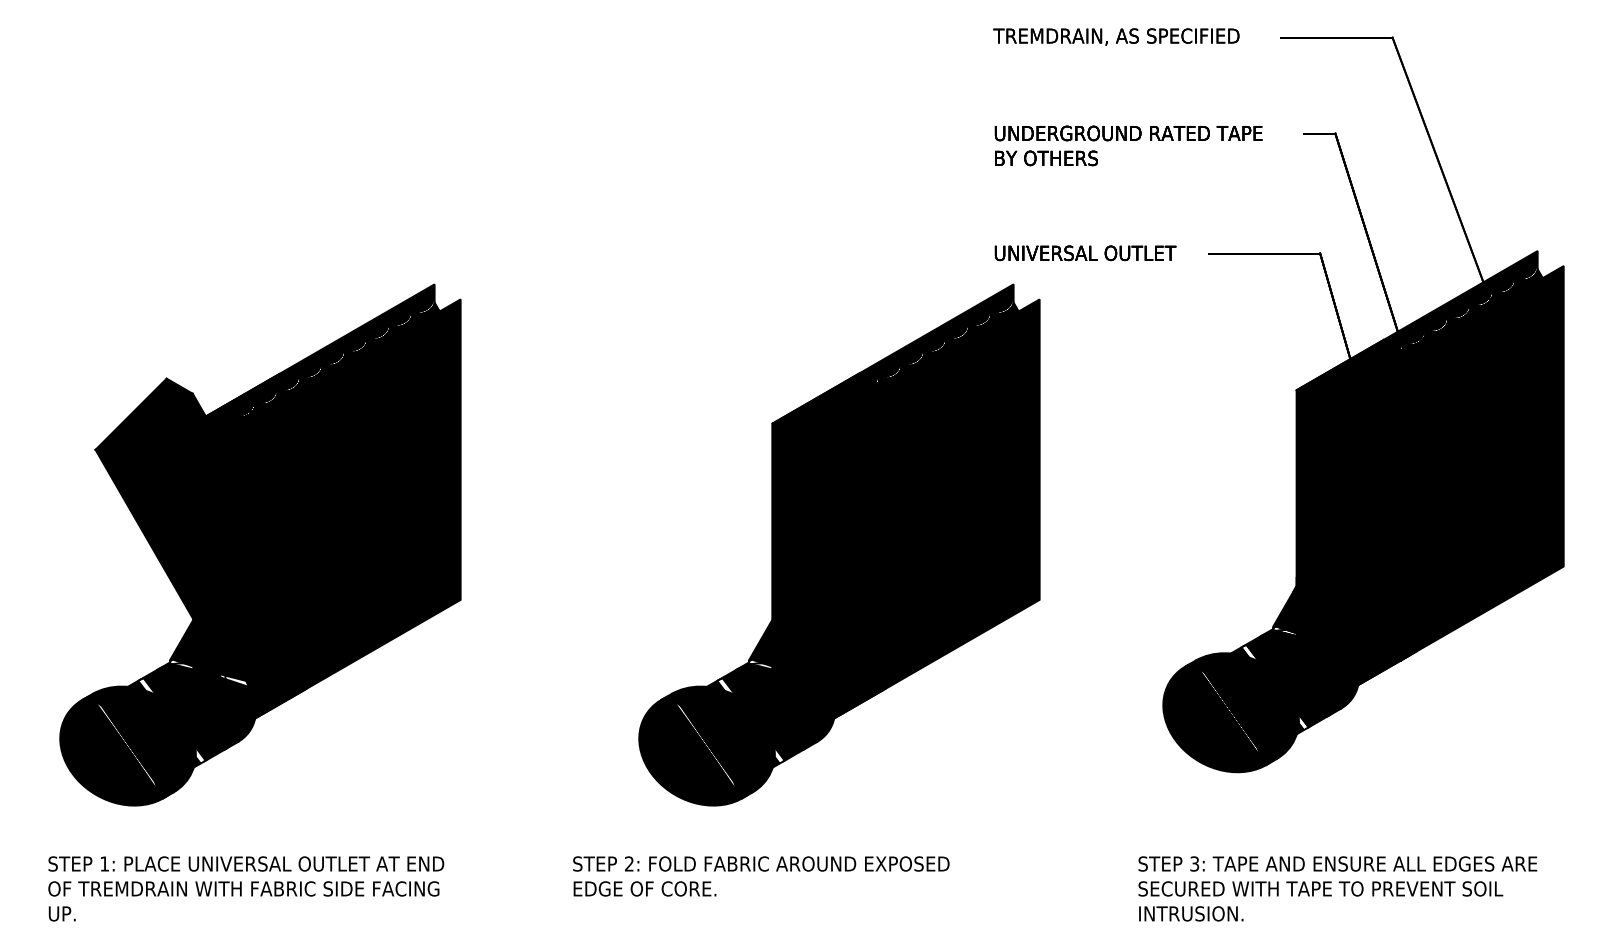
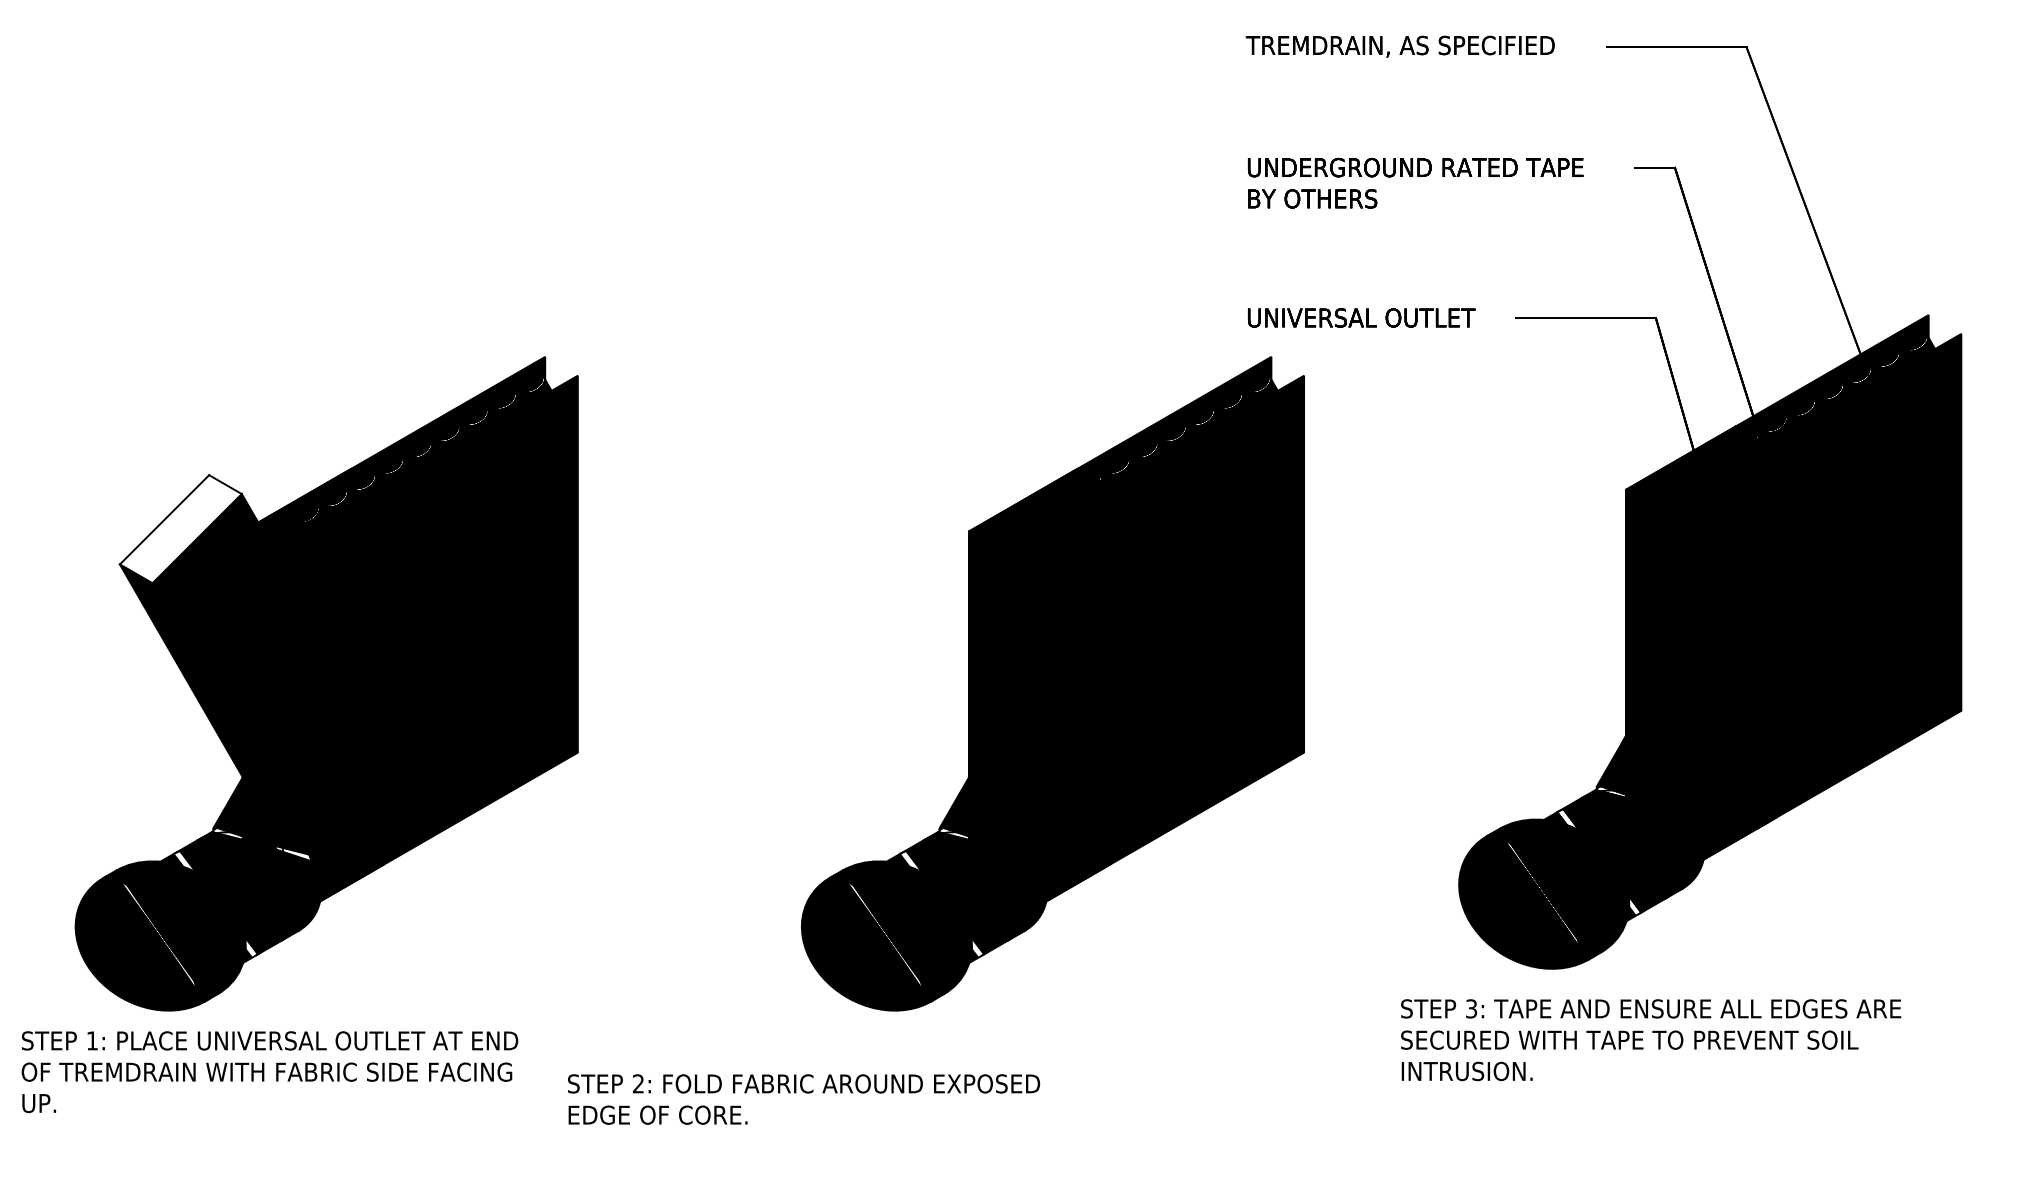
fill: (143, 421) -> (180, 529), removed
text: (761, 876) -> (804, 1099), moved
text: (245, 889) -> (269, 1072), moved
text: (1338, 889) -> (1651, 1040), moved

